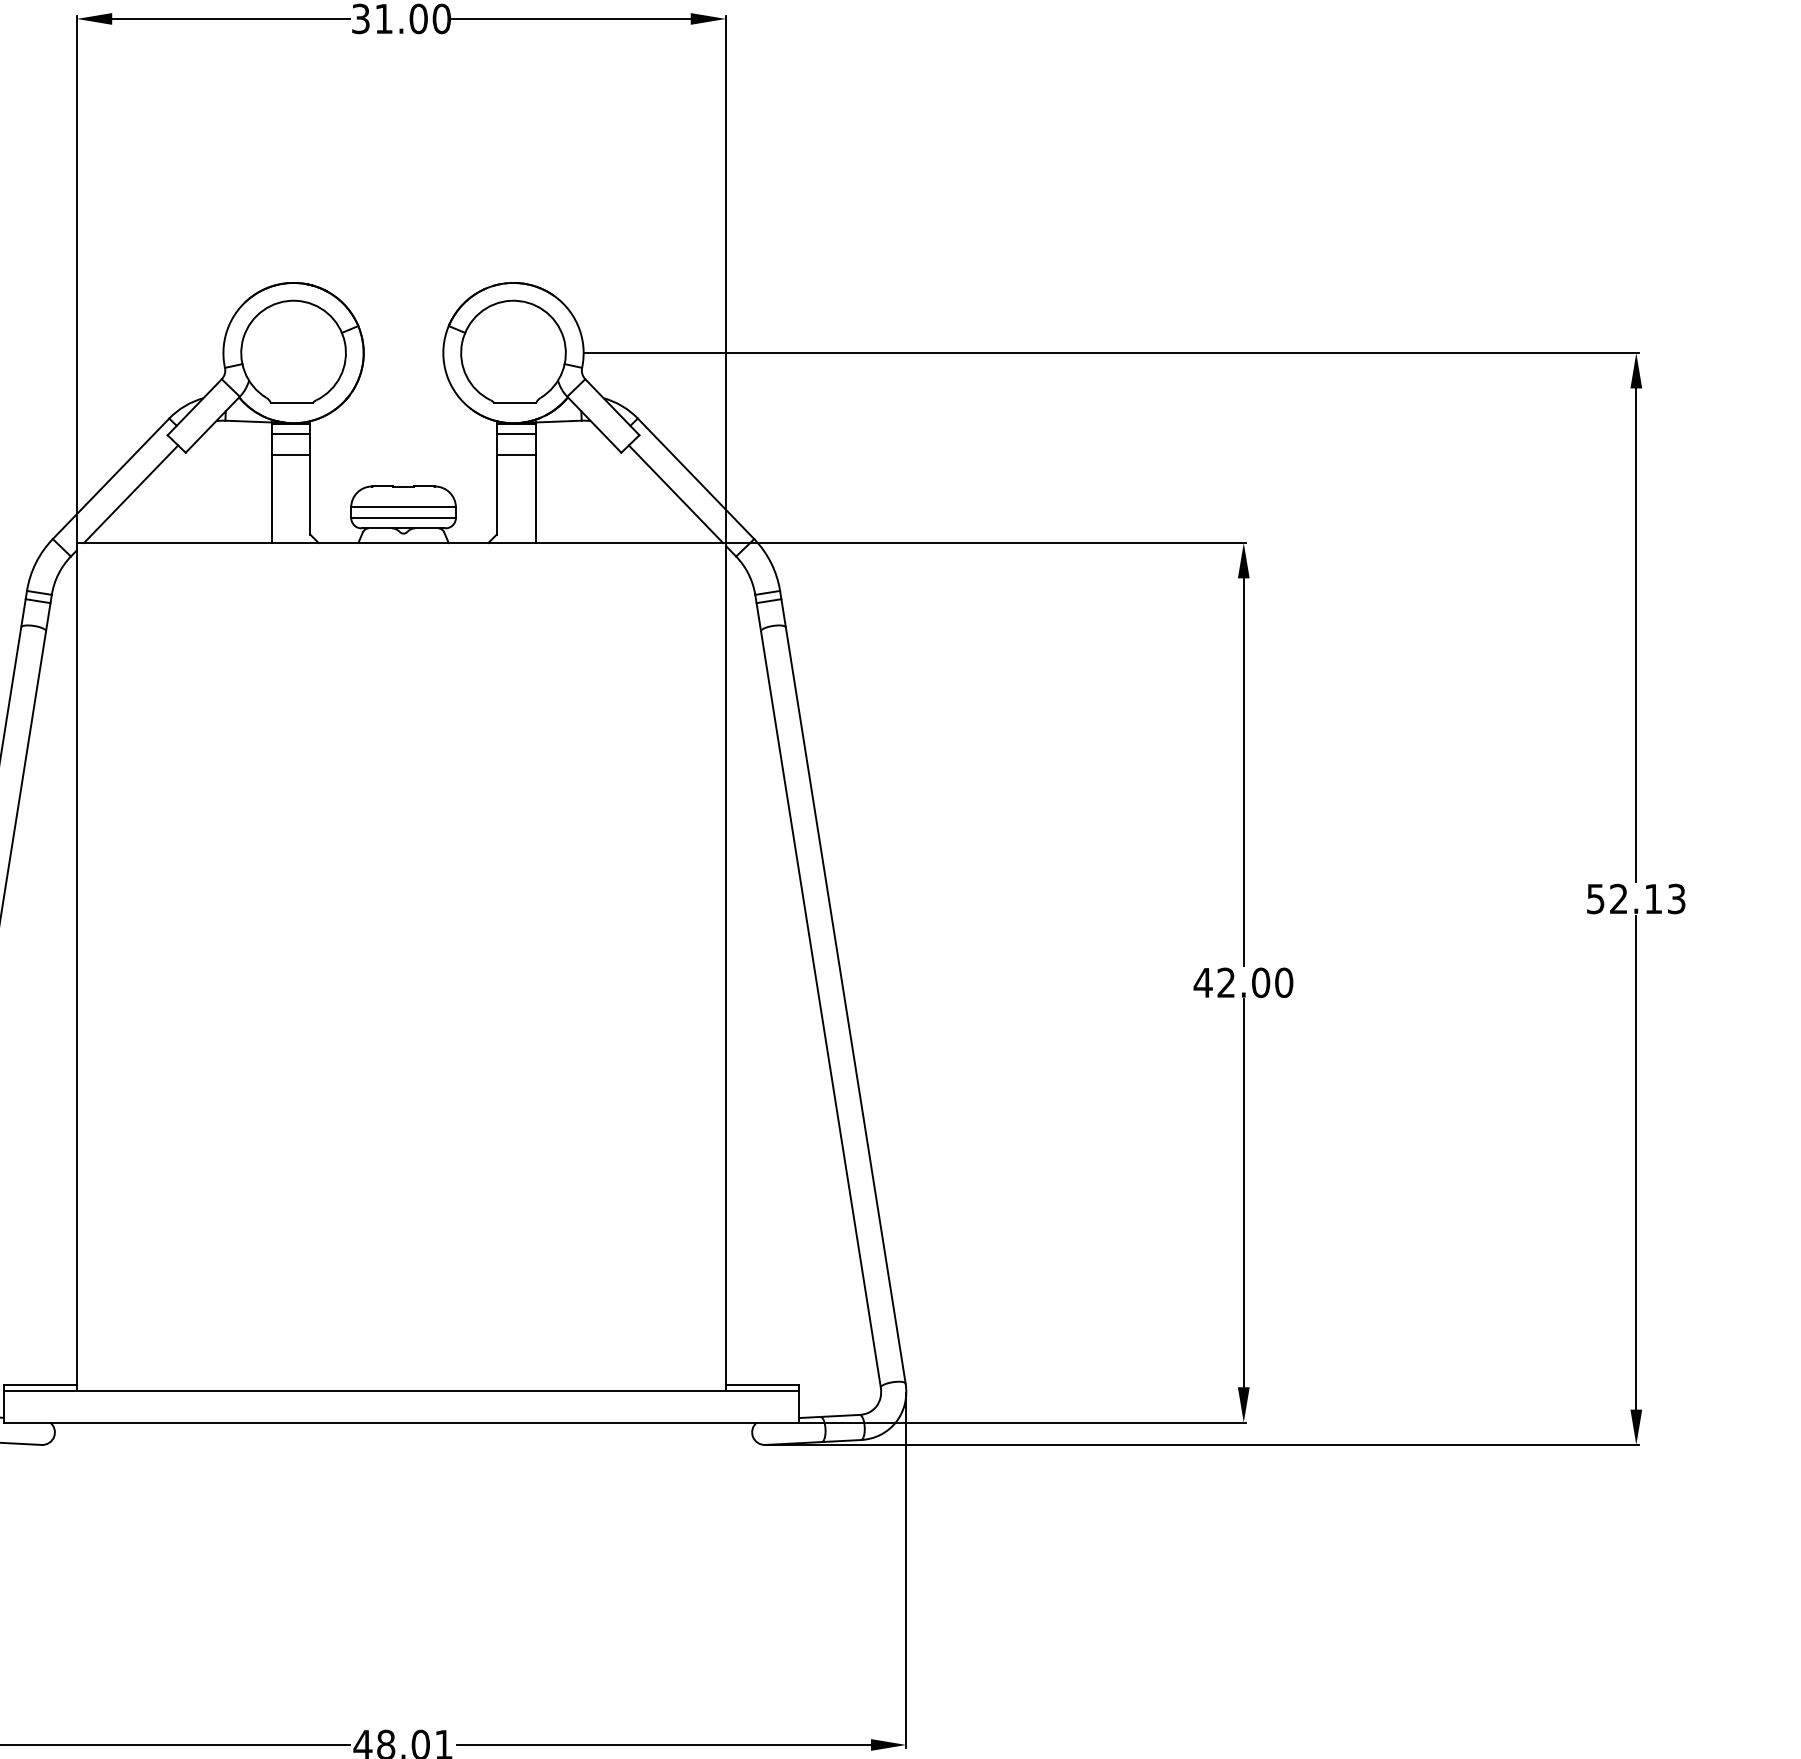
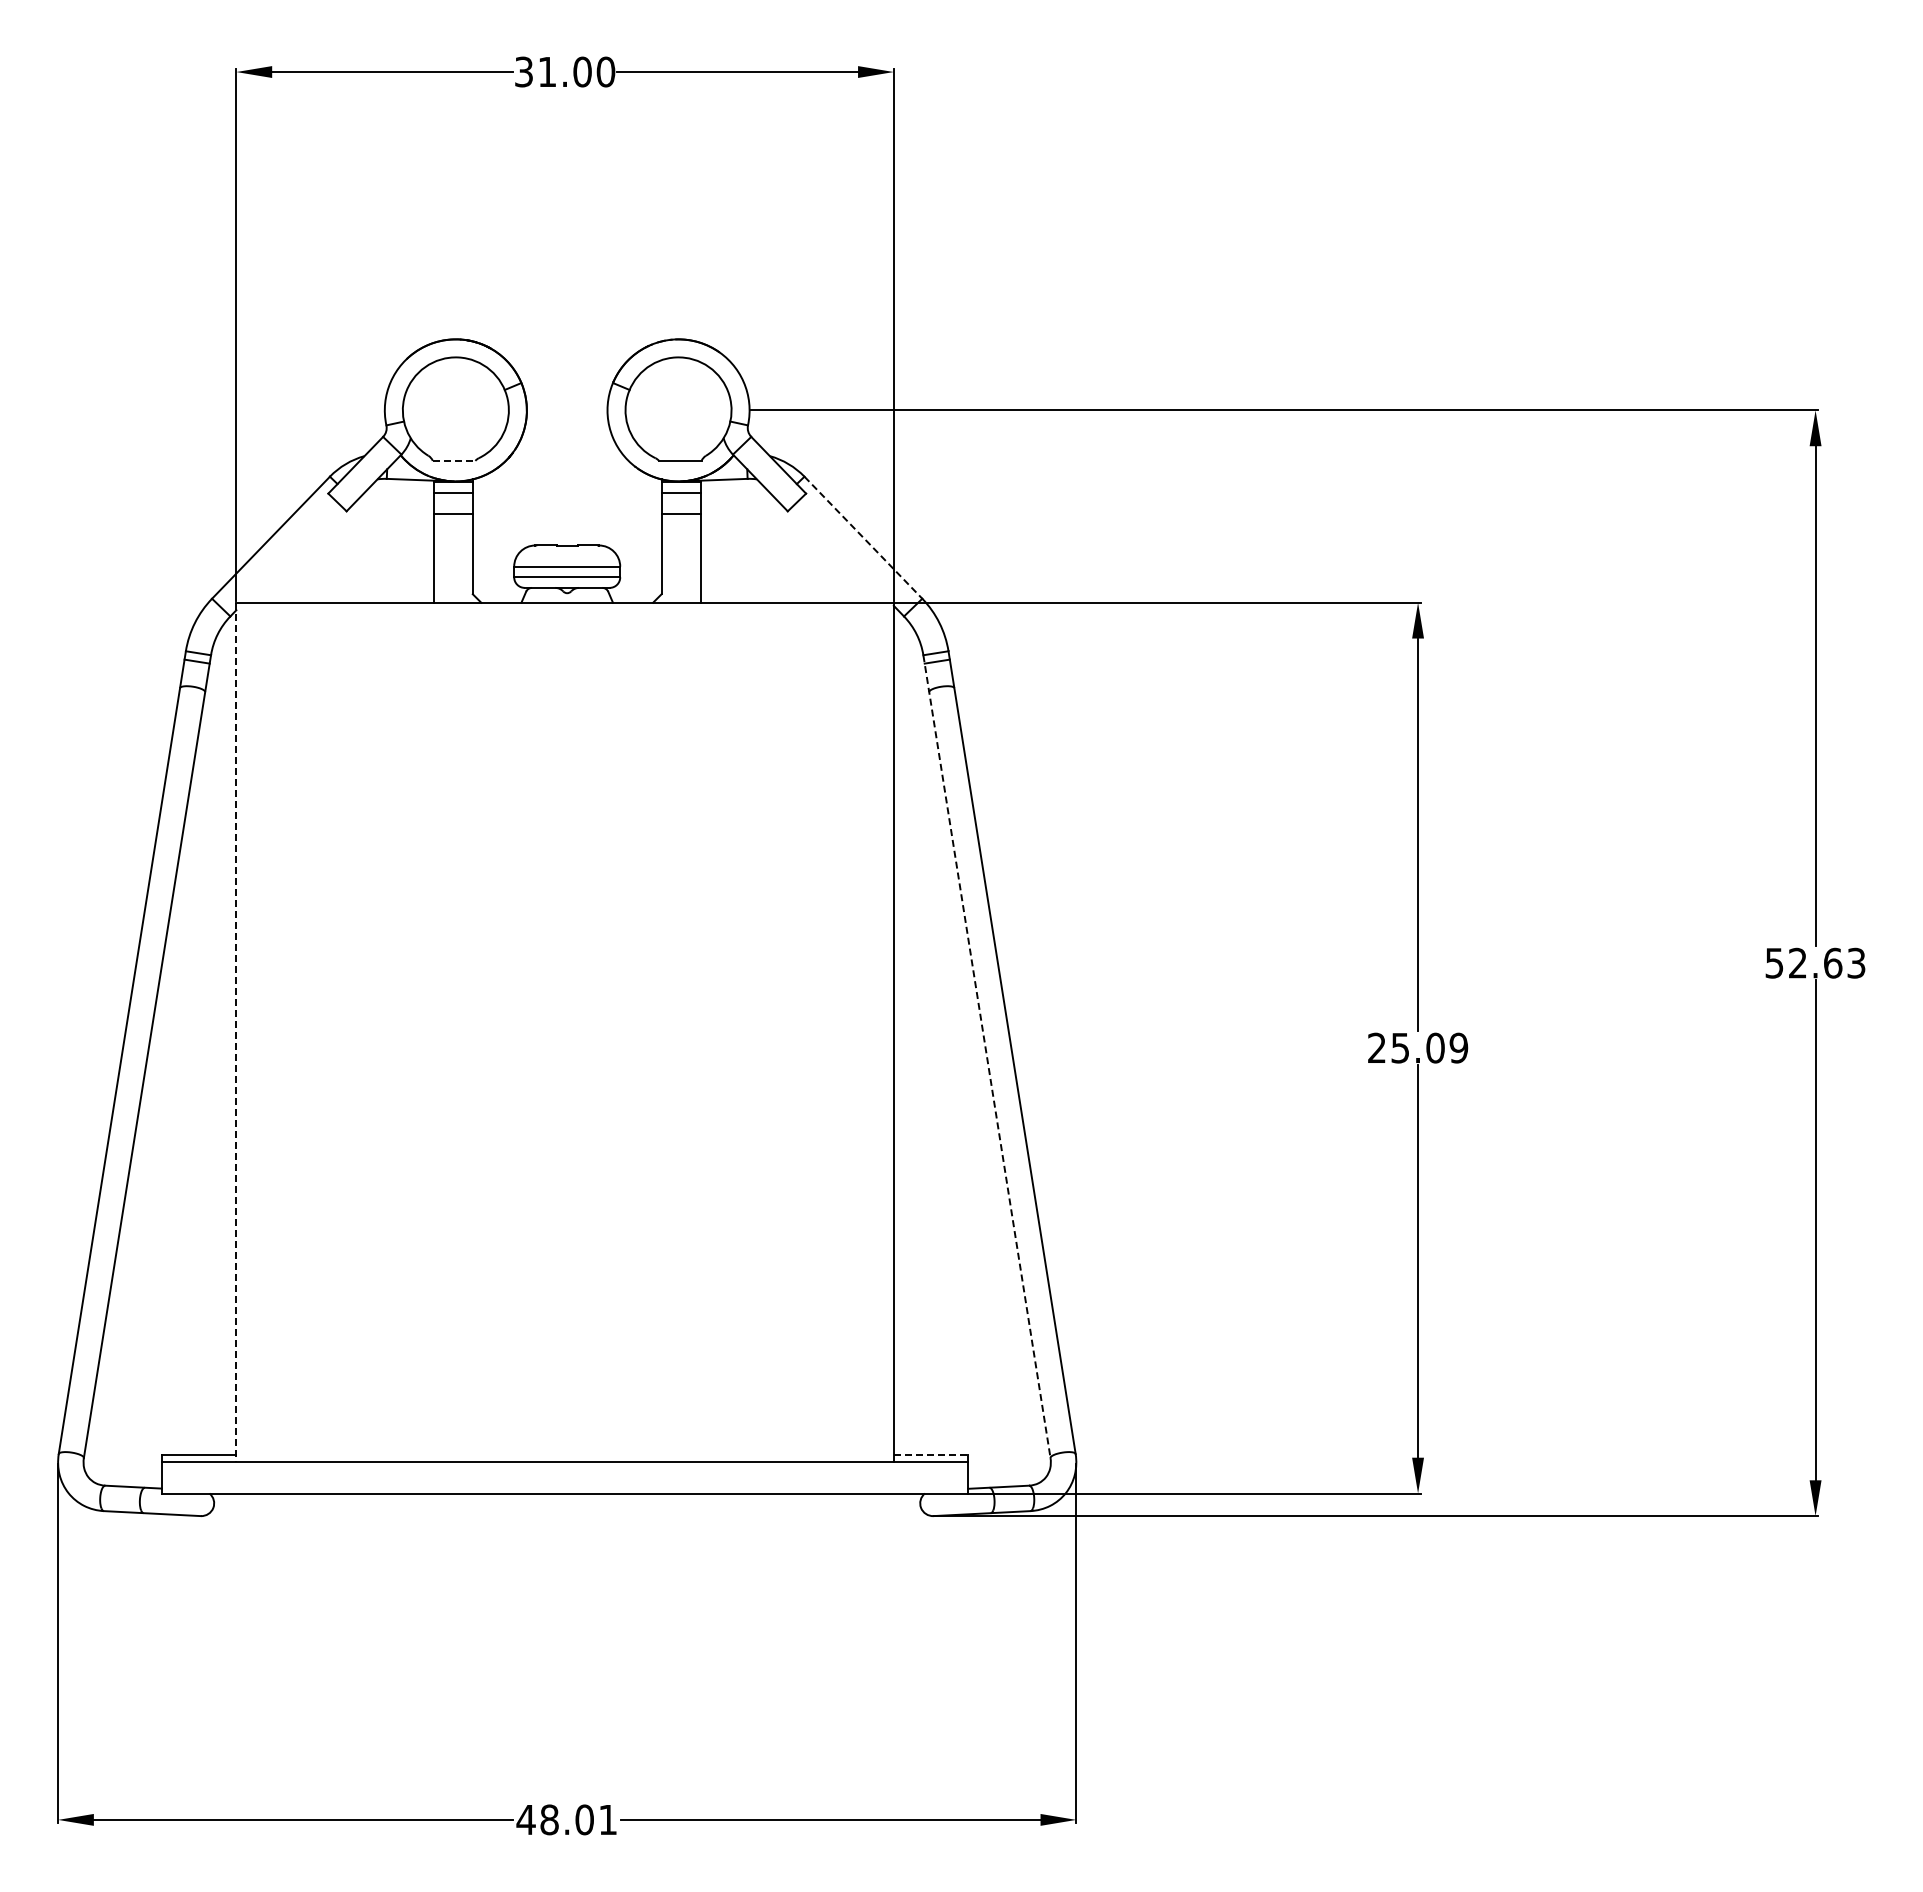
line: (292, 402) -> (454, 460), solid -> dashed
line: (696, 478) -> (863, 537), solid -> dashed
line: (131, 493) -> (291, 552), removed
line: (675, 493) -> (842, 552), removed
text: (1654, 898) -> (1833, 962), 52.13 -> 52.63
line: (76, 967) -> (236, 1032), solid -> dashed
text: (1243, 982) -> (1417, 1047), 42.00 -> 25.09
line: (818, 992) -> (987, 1057), solid -> dashed
line: (763, 1385) -> (931, 1455), solid -> dashed

